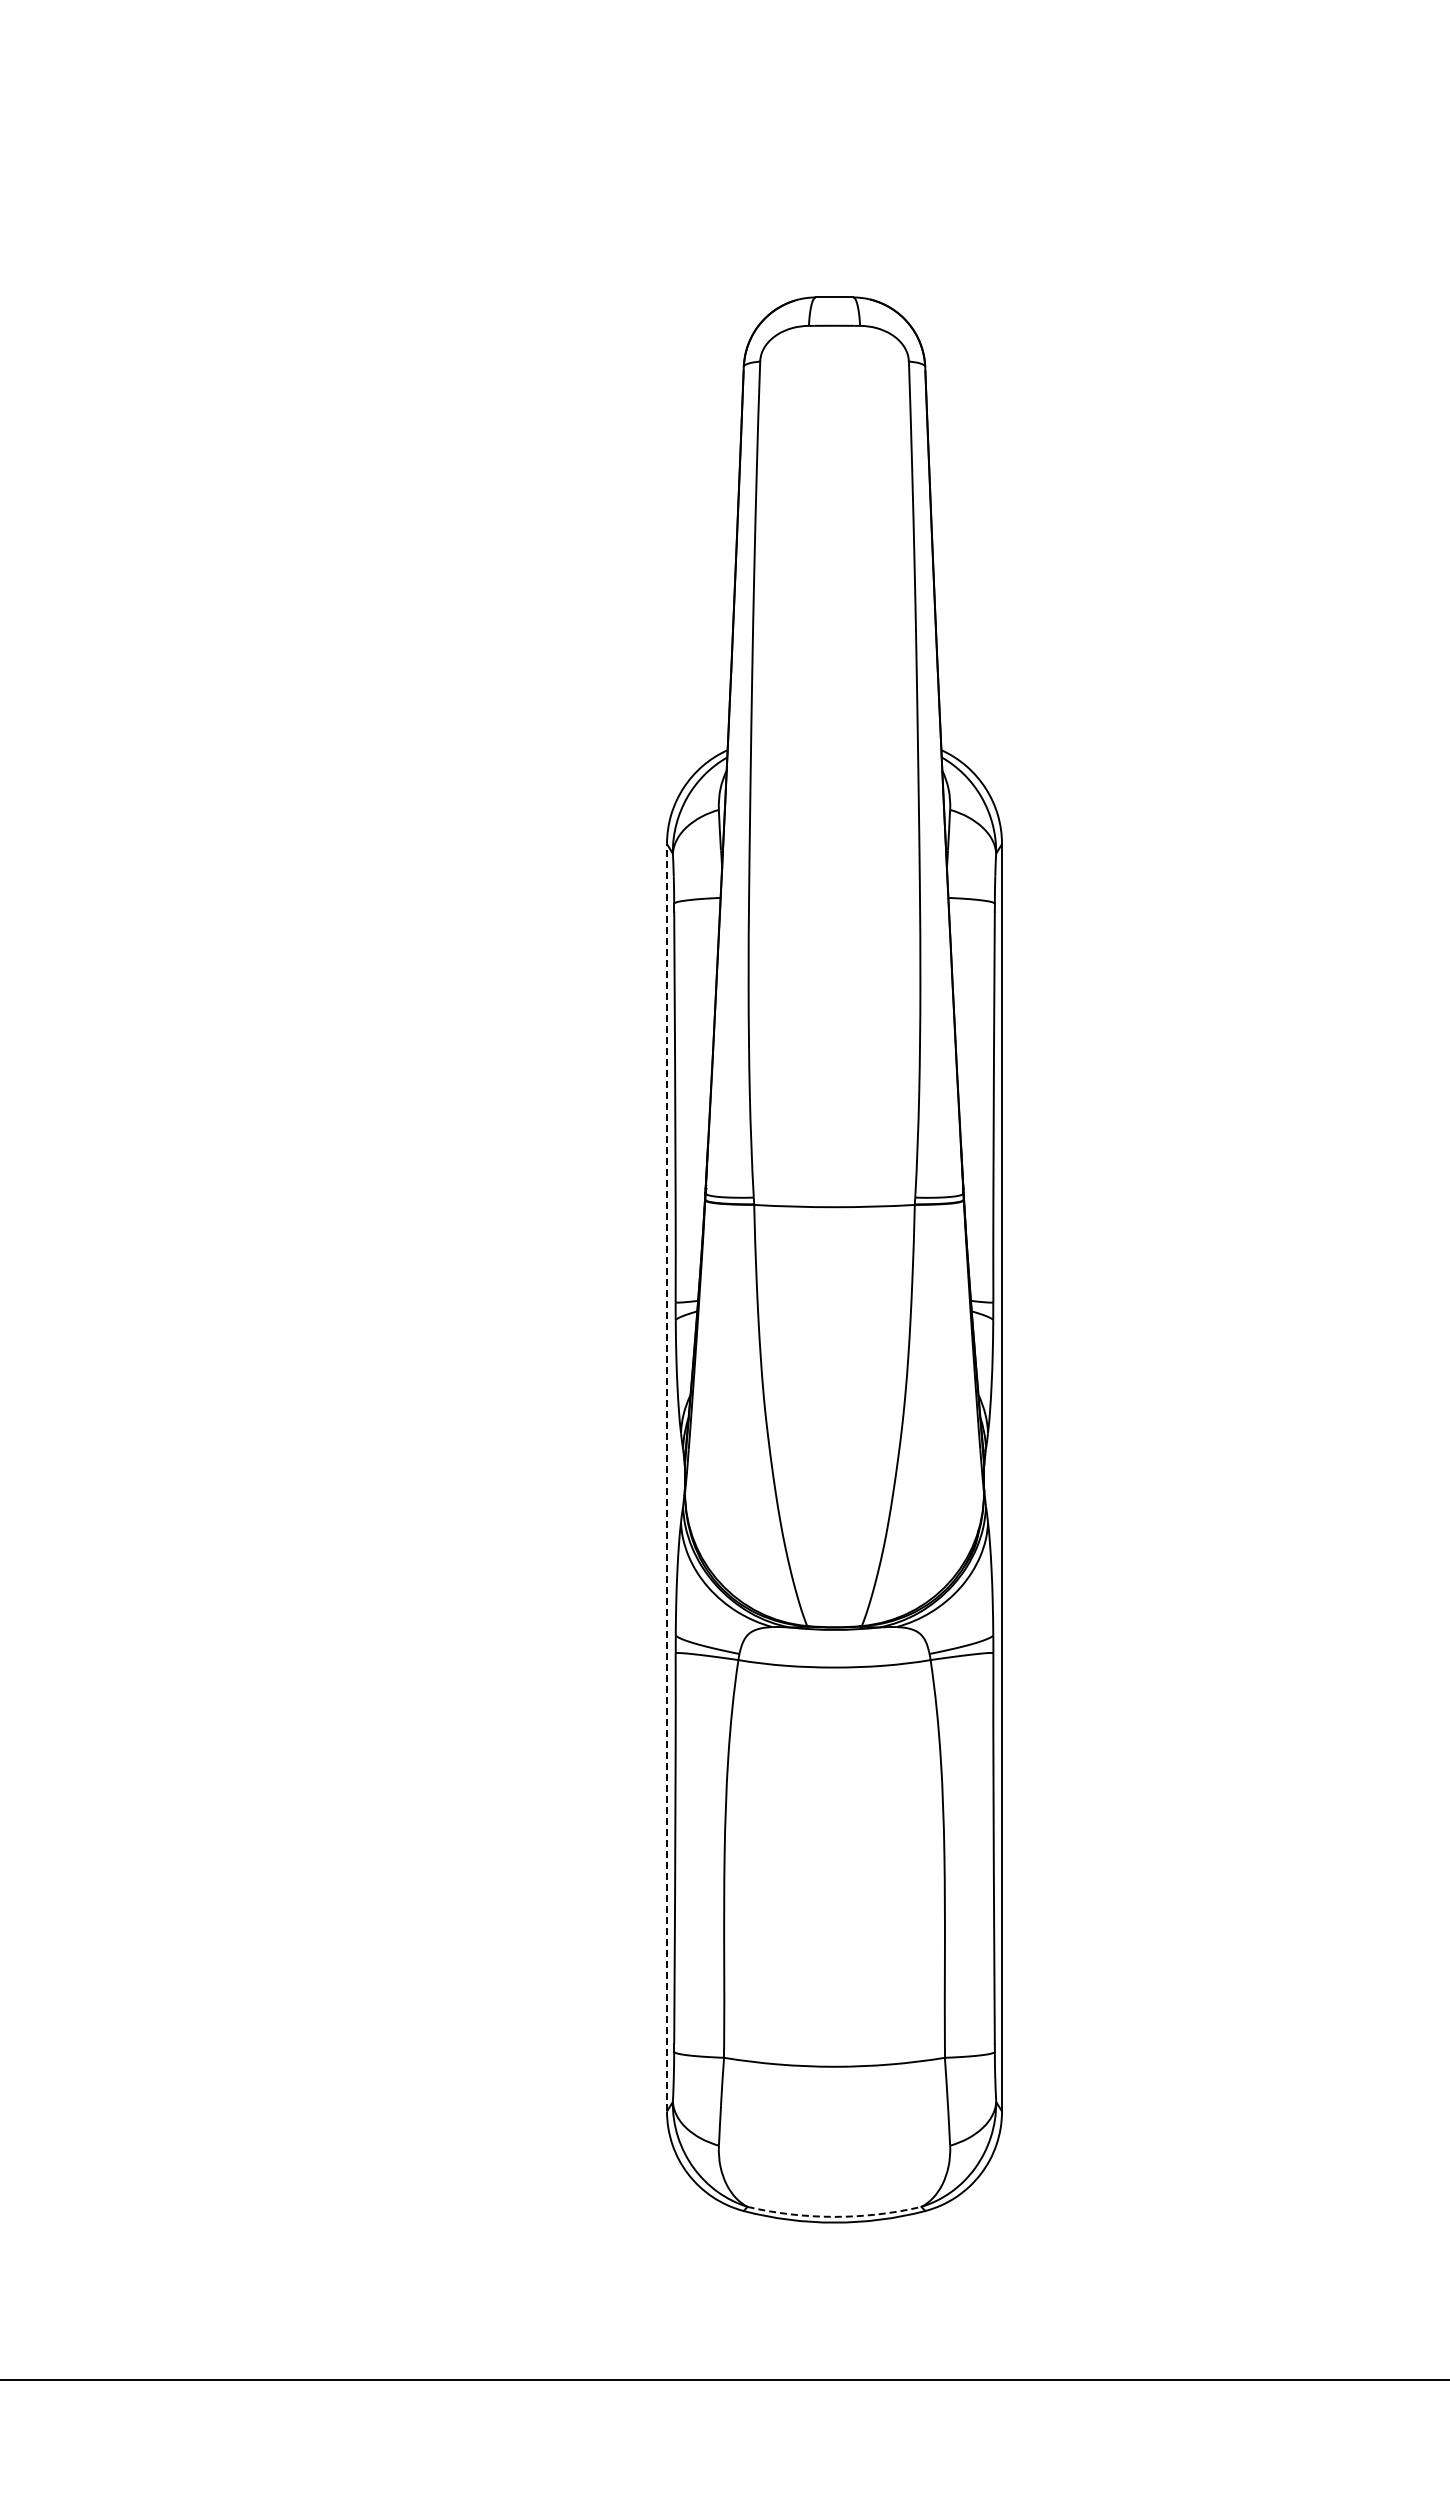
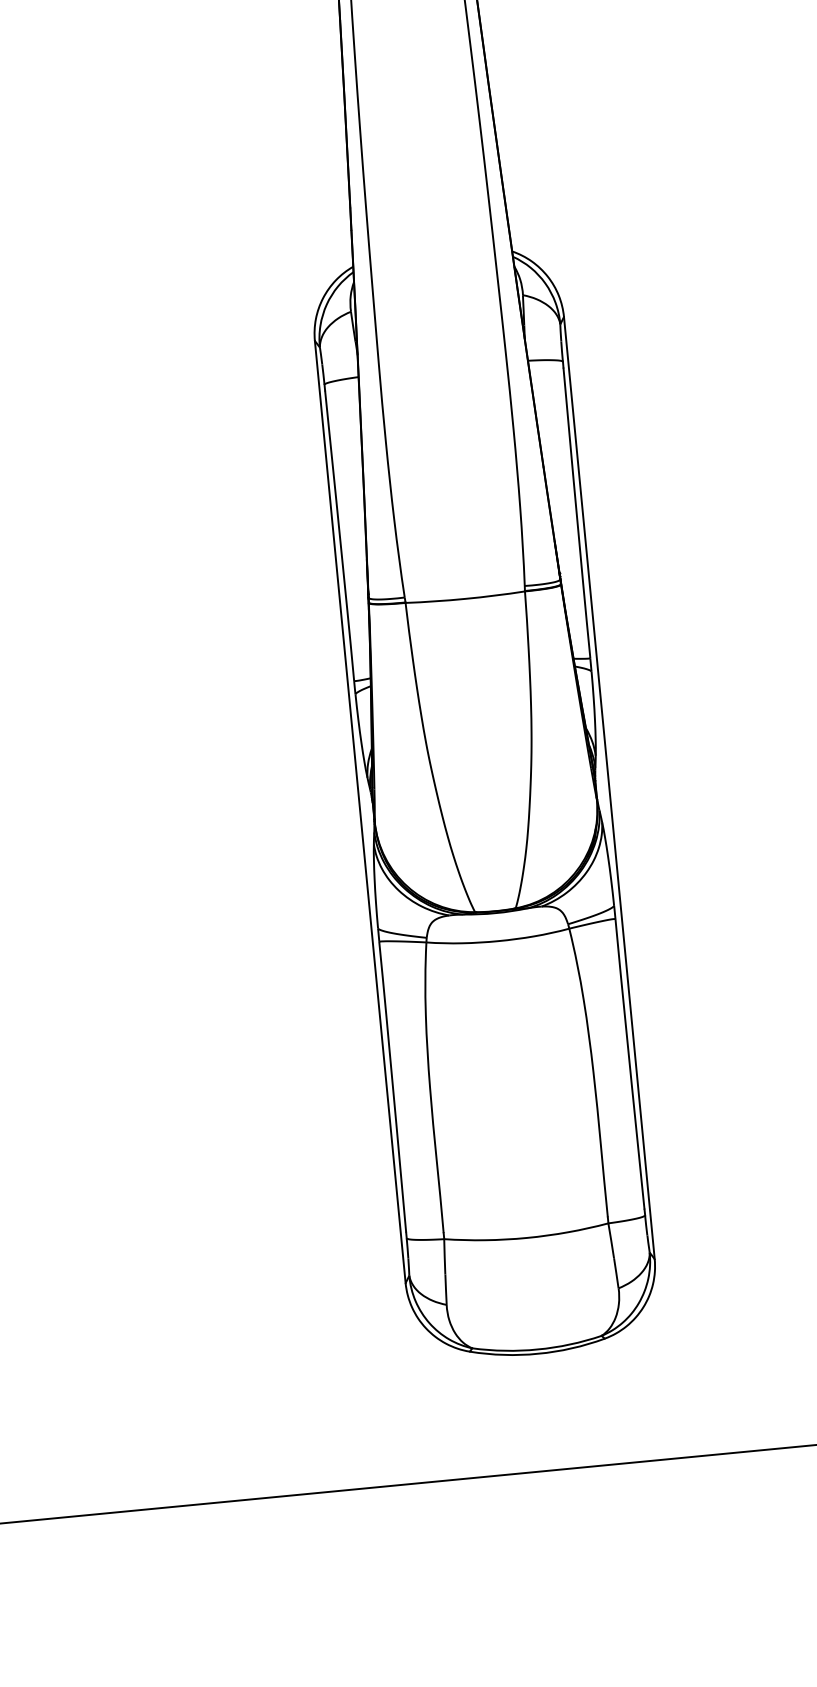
line: (667, 1477) -> (360, 811), dashed -> solid
arc: (834, 2216) -> (537, 1349), dashed -> solid

